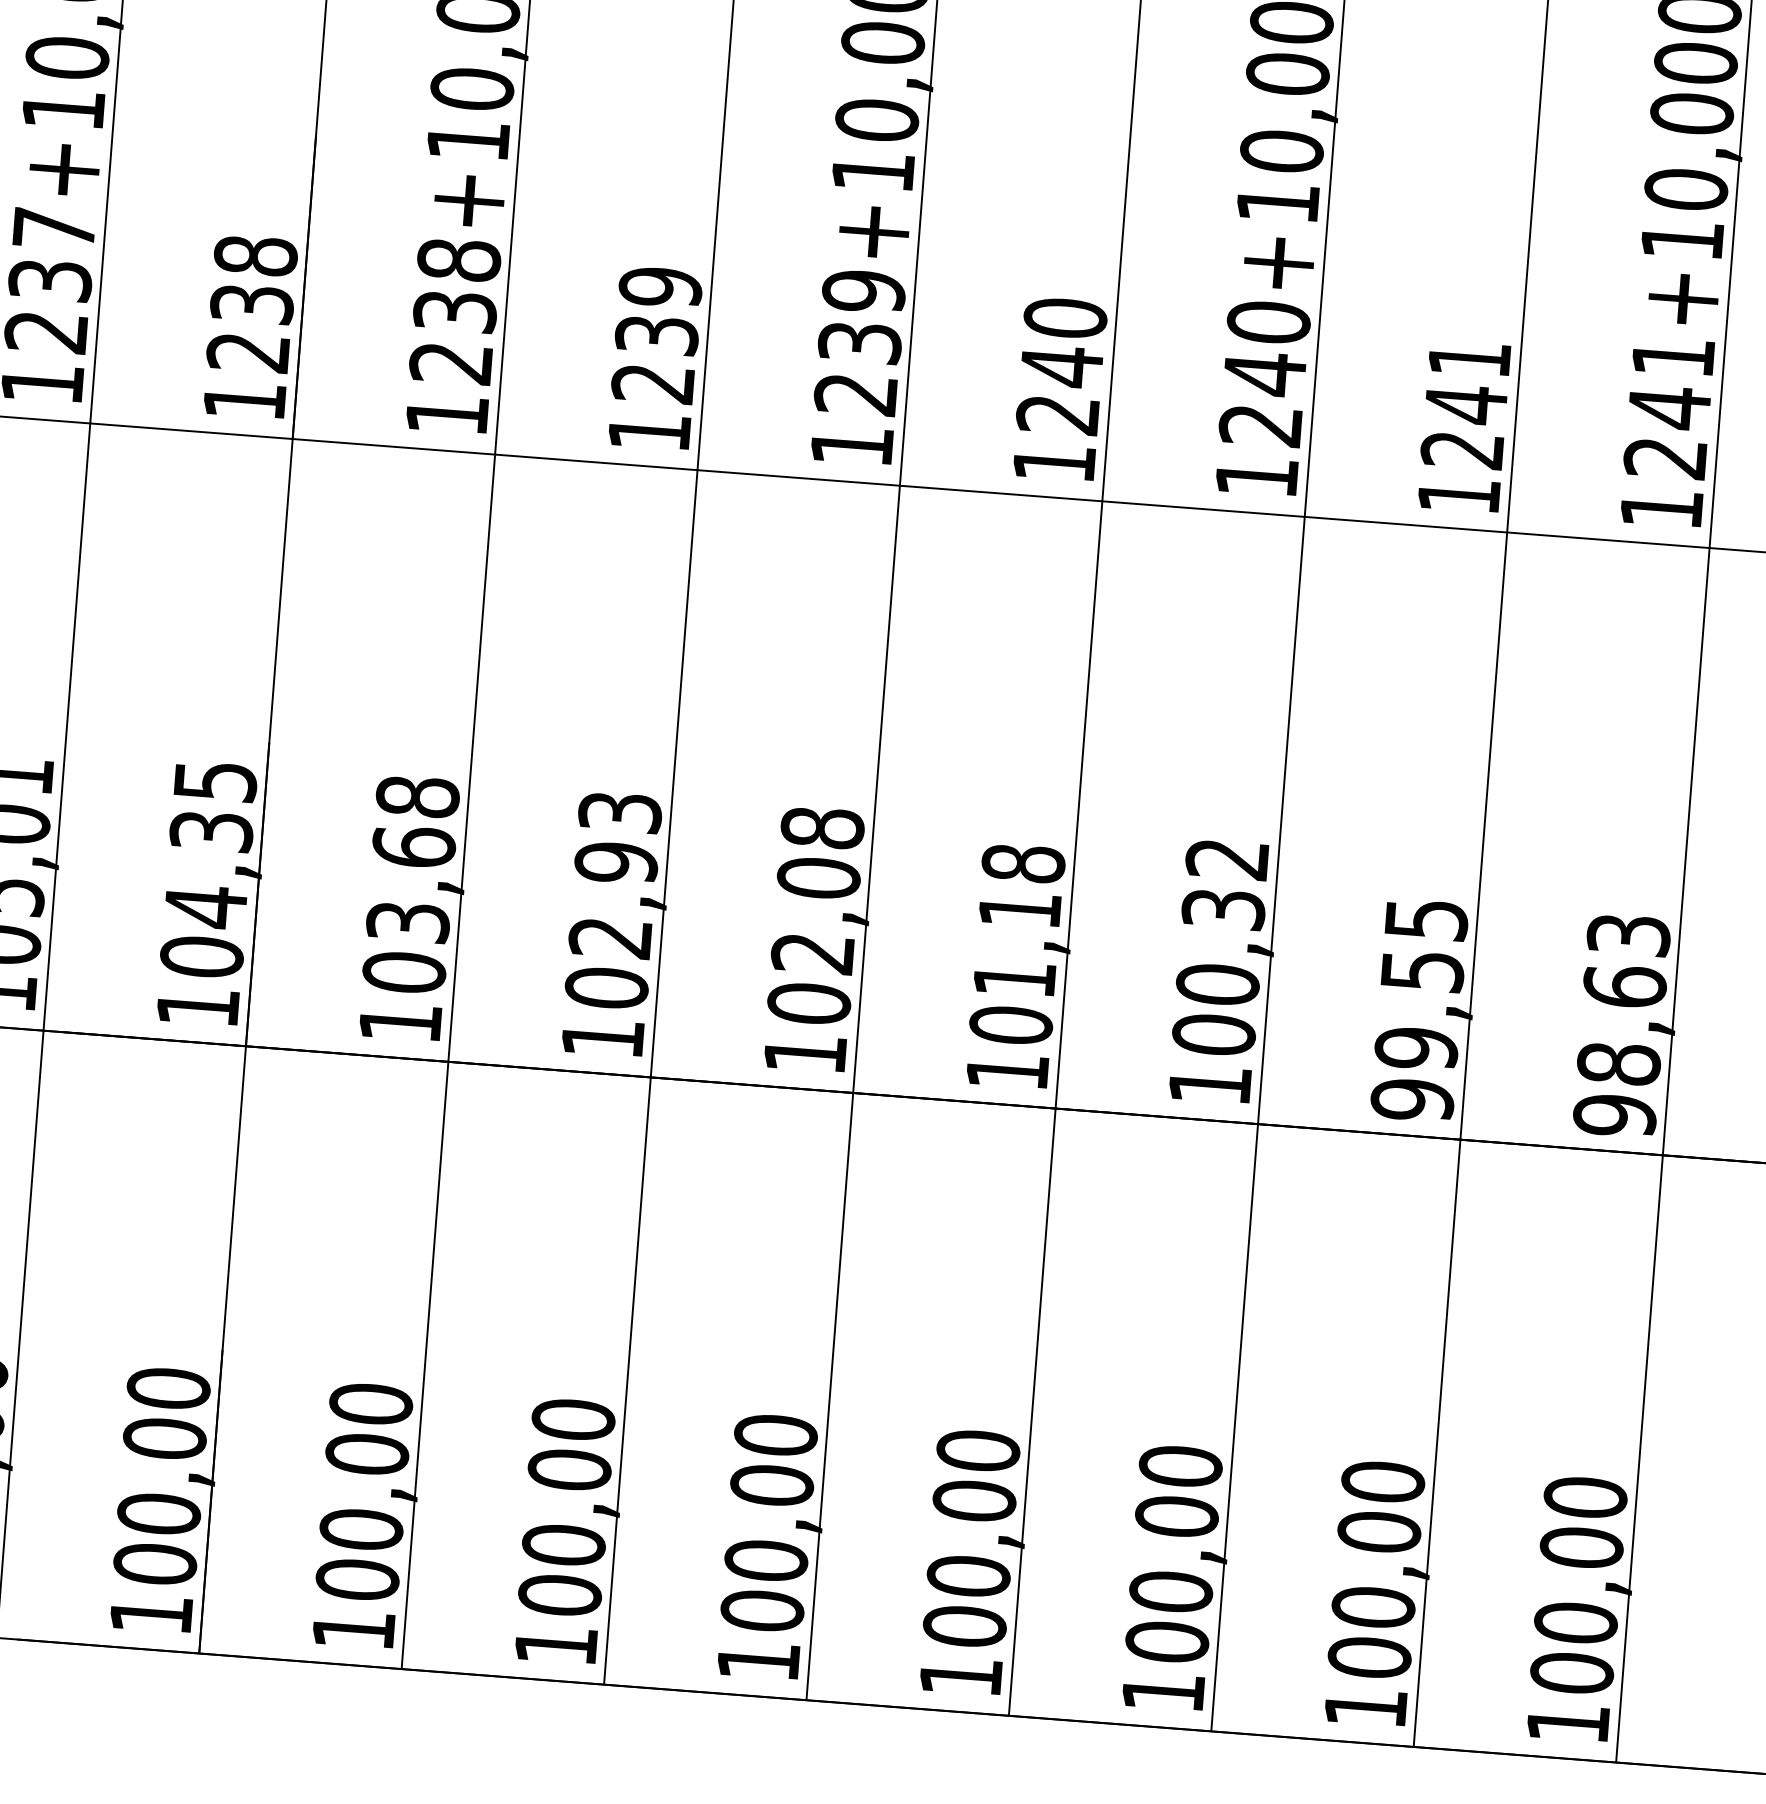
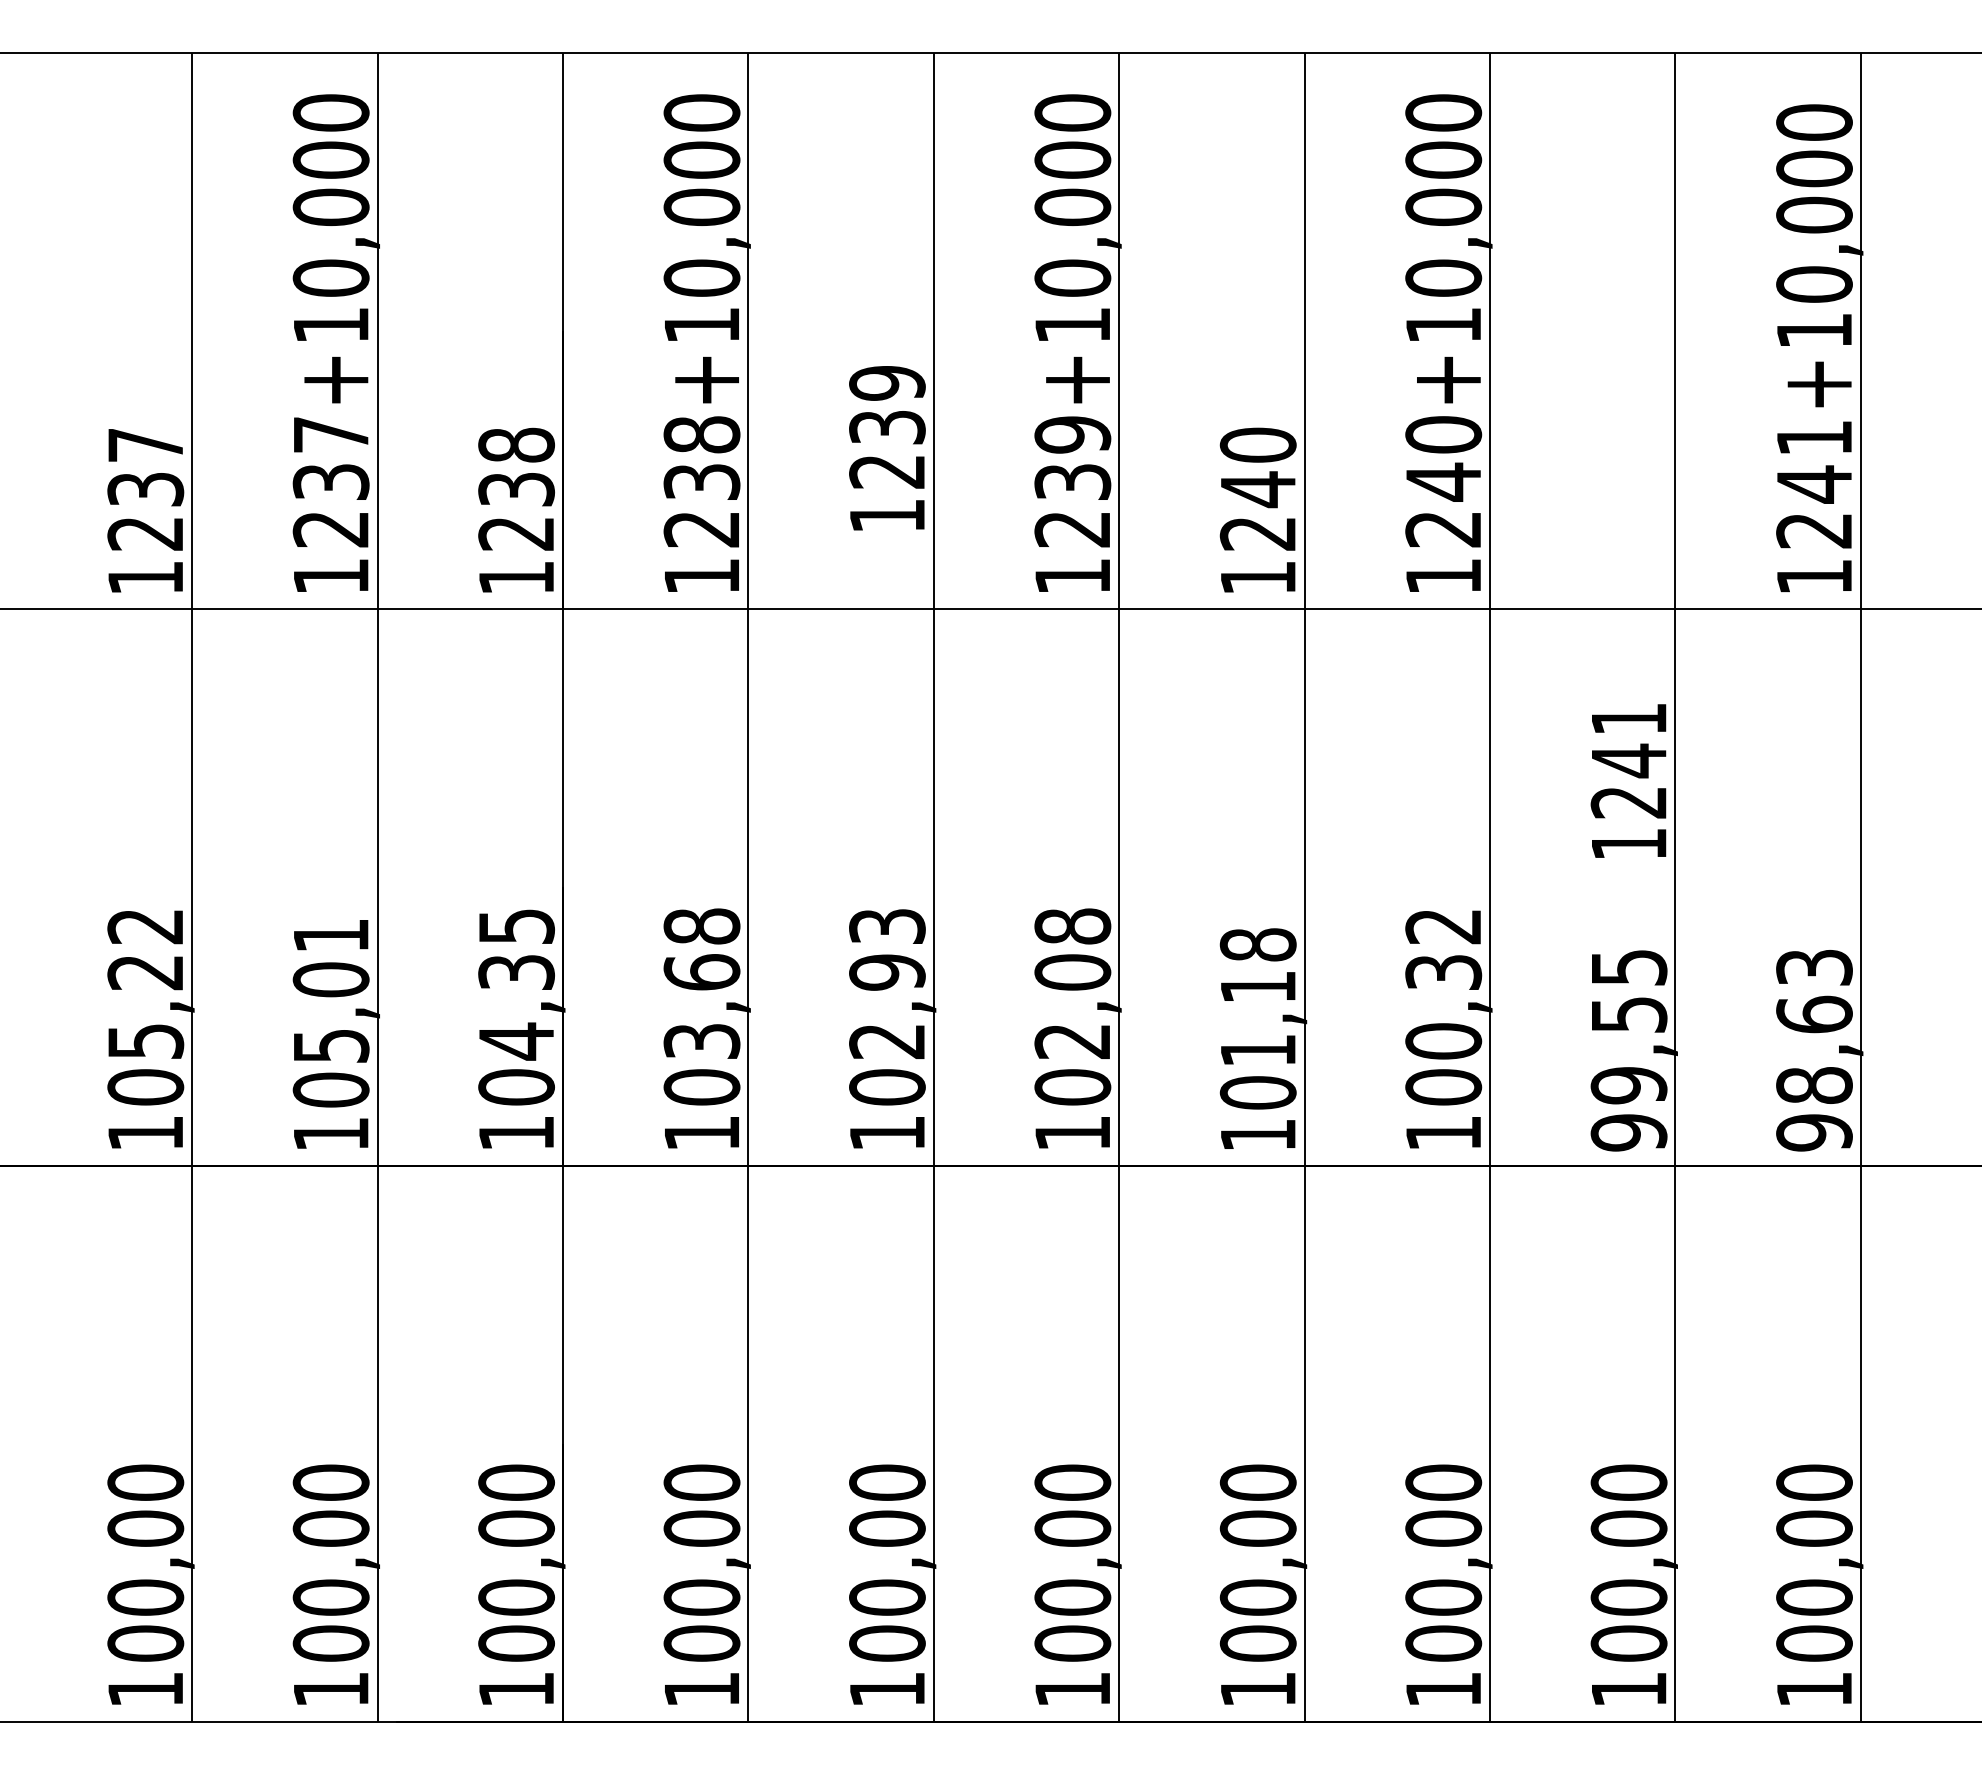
text: (655, 358) -> (887, 448), moved
text: (1463, 426) -> (1628, 780), moved

